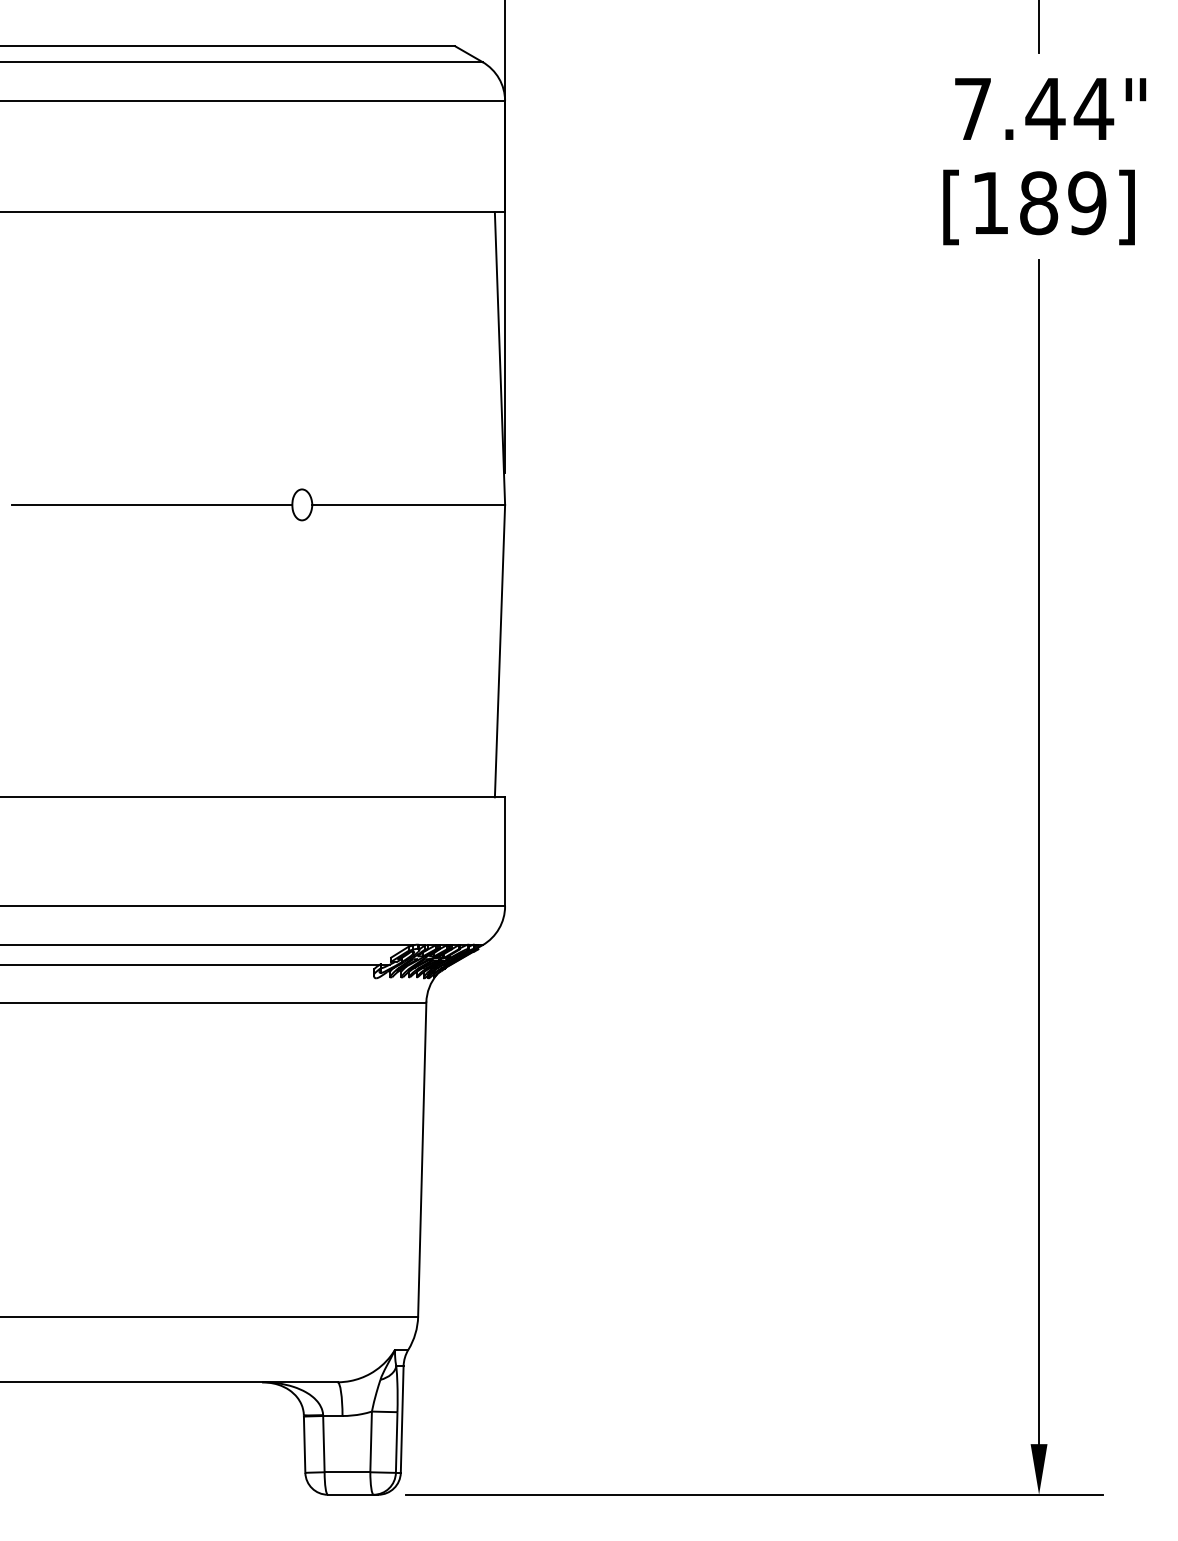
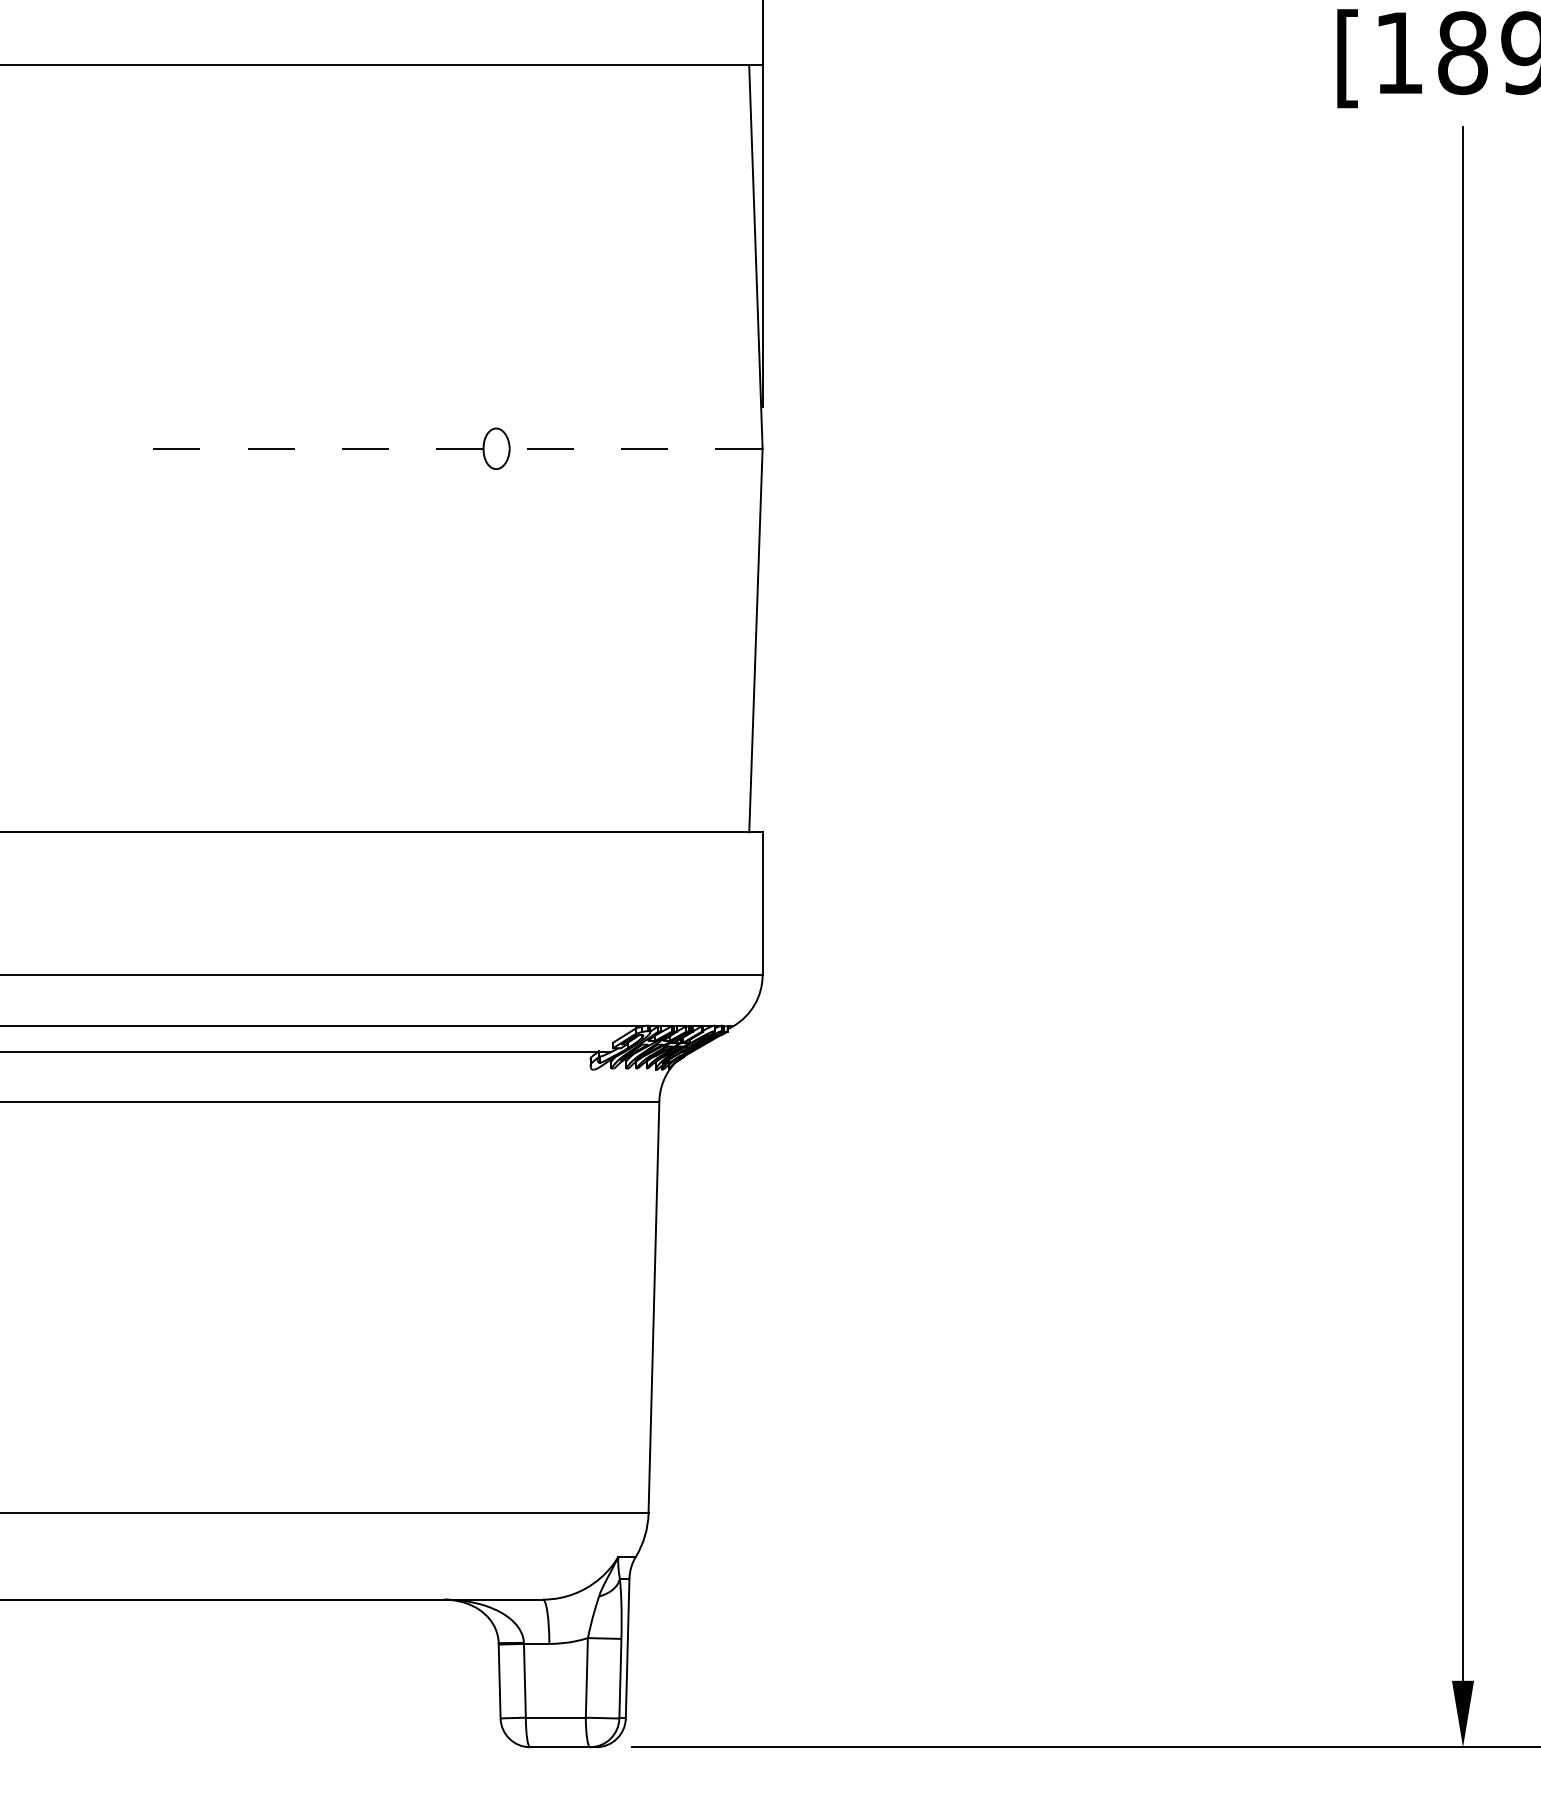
line: (151, 504) -> (298, 448), solid -> dashed
line: (408, 504) -> (635, 448), solid -> dashed

